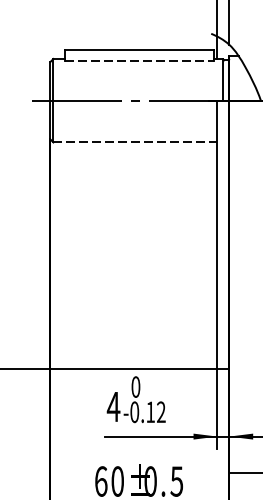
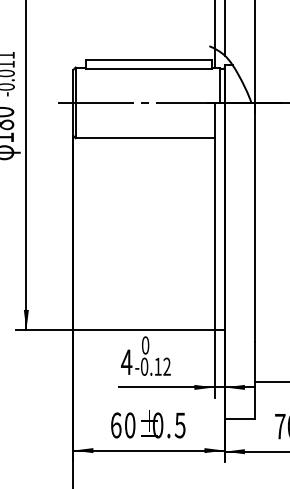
line: (140, 61) -> (149, 69), dashed -> solid
line: (135, 142) -> (145, 138), dashed -> solid

